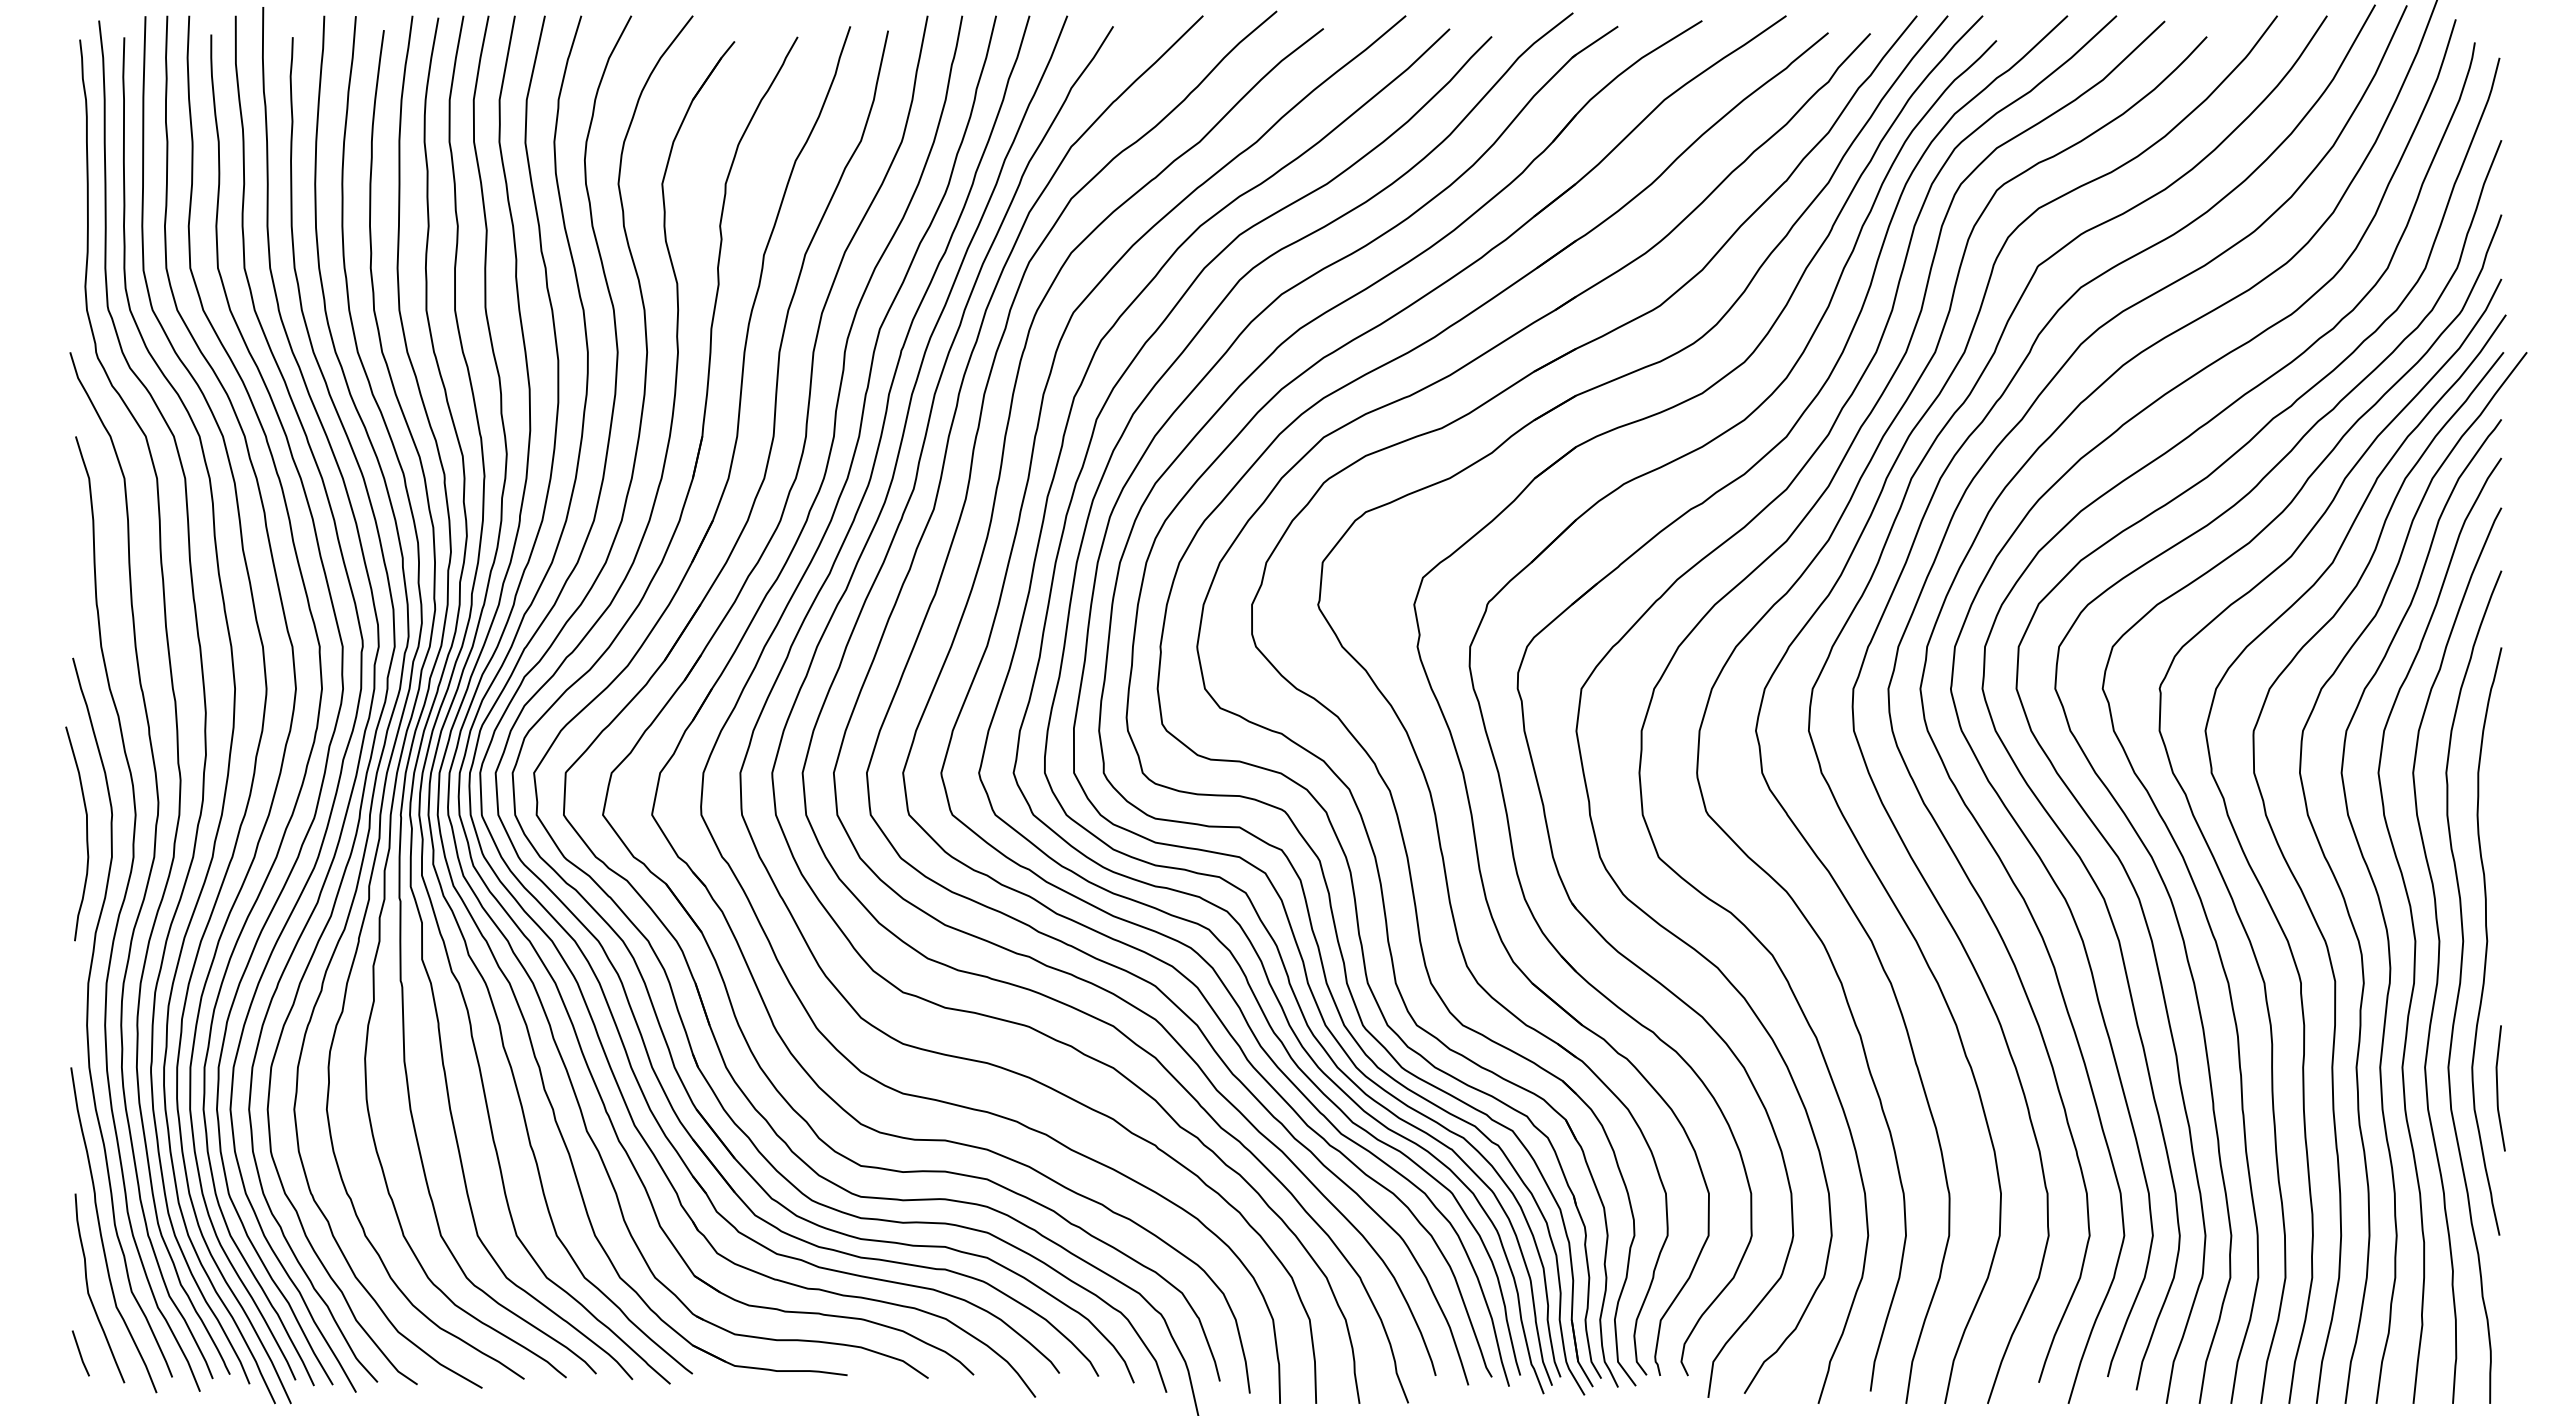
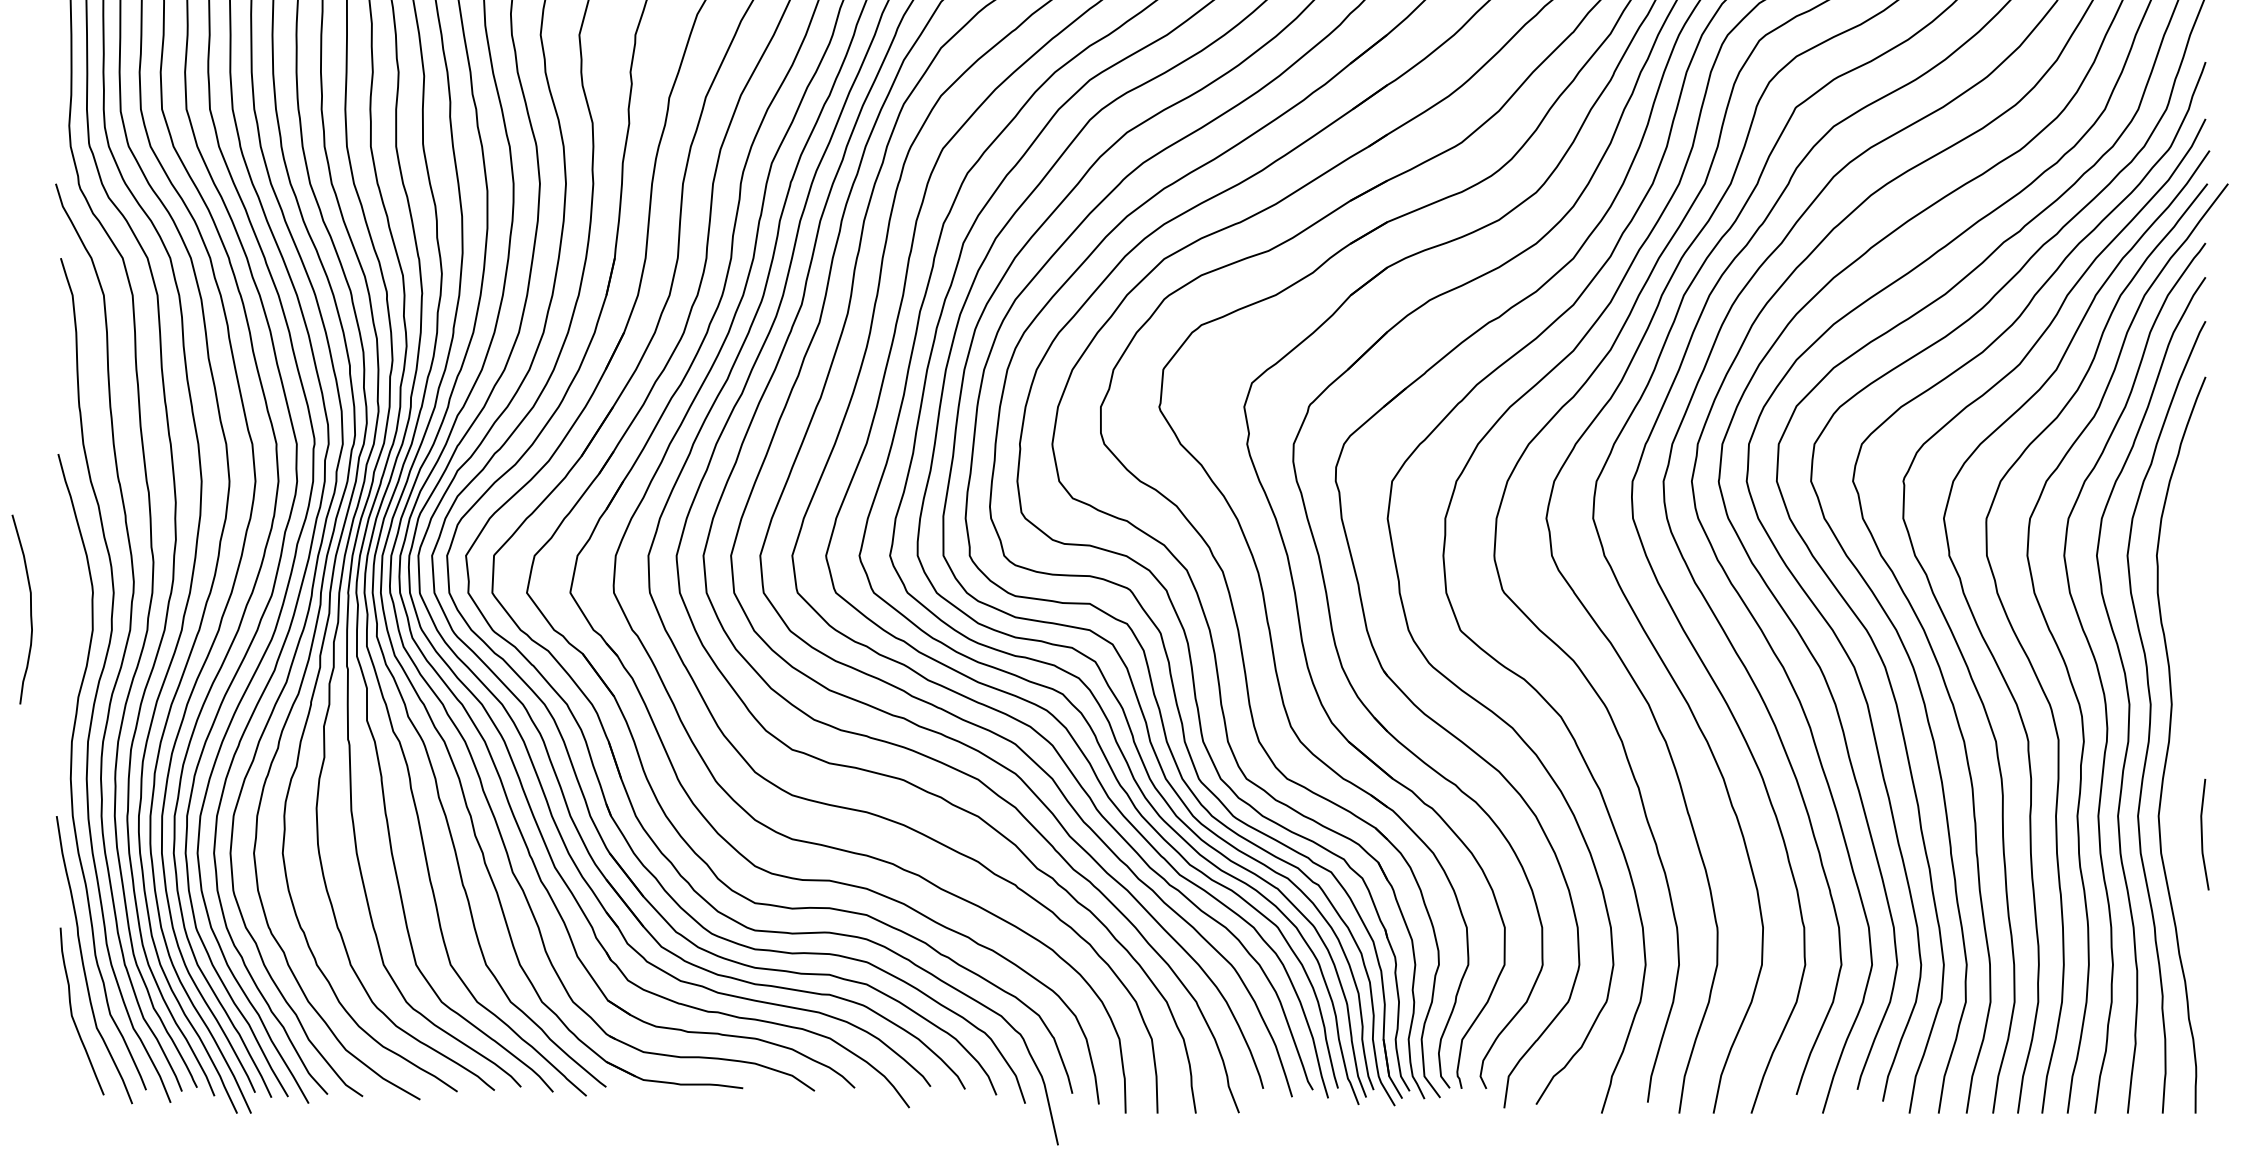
curve: (86, 833) -> (30, 609), moved
curve: (2486, 941) -> (2192, 704), removed
line: (80, 1353) -> (64, 1069), removed

